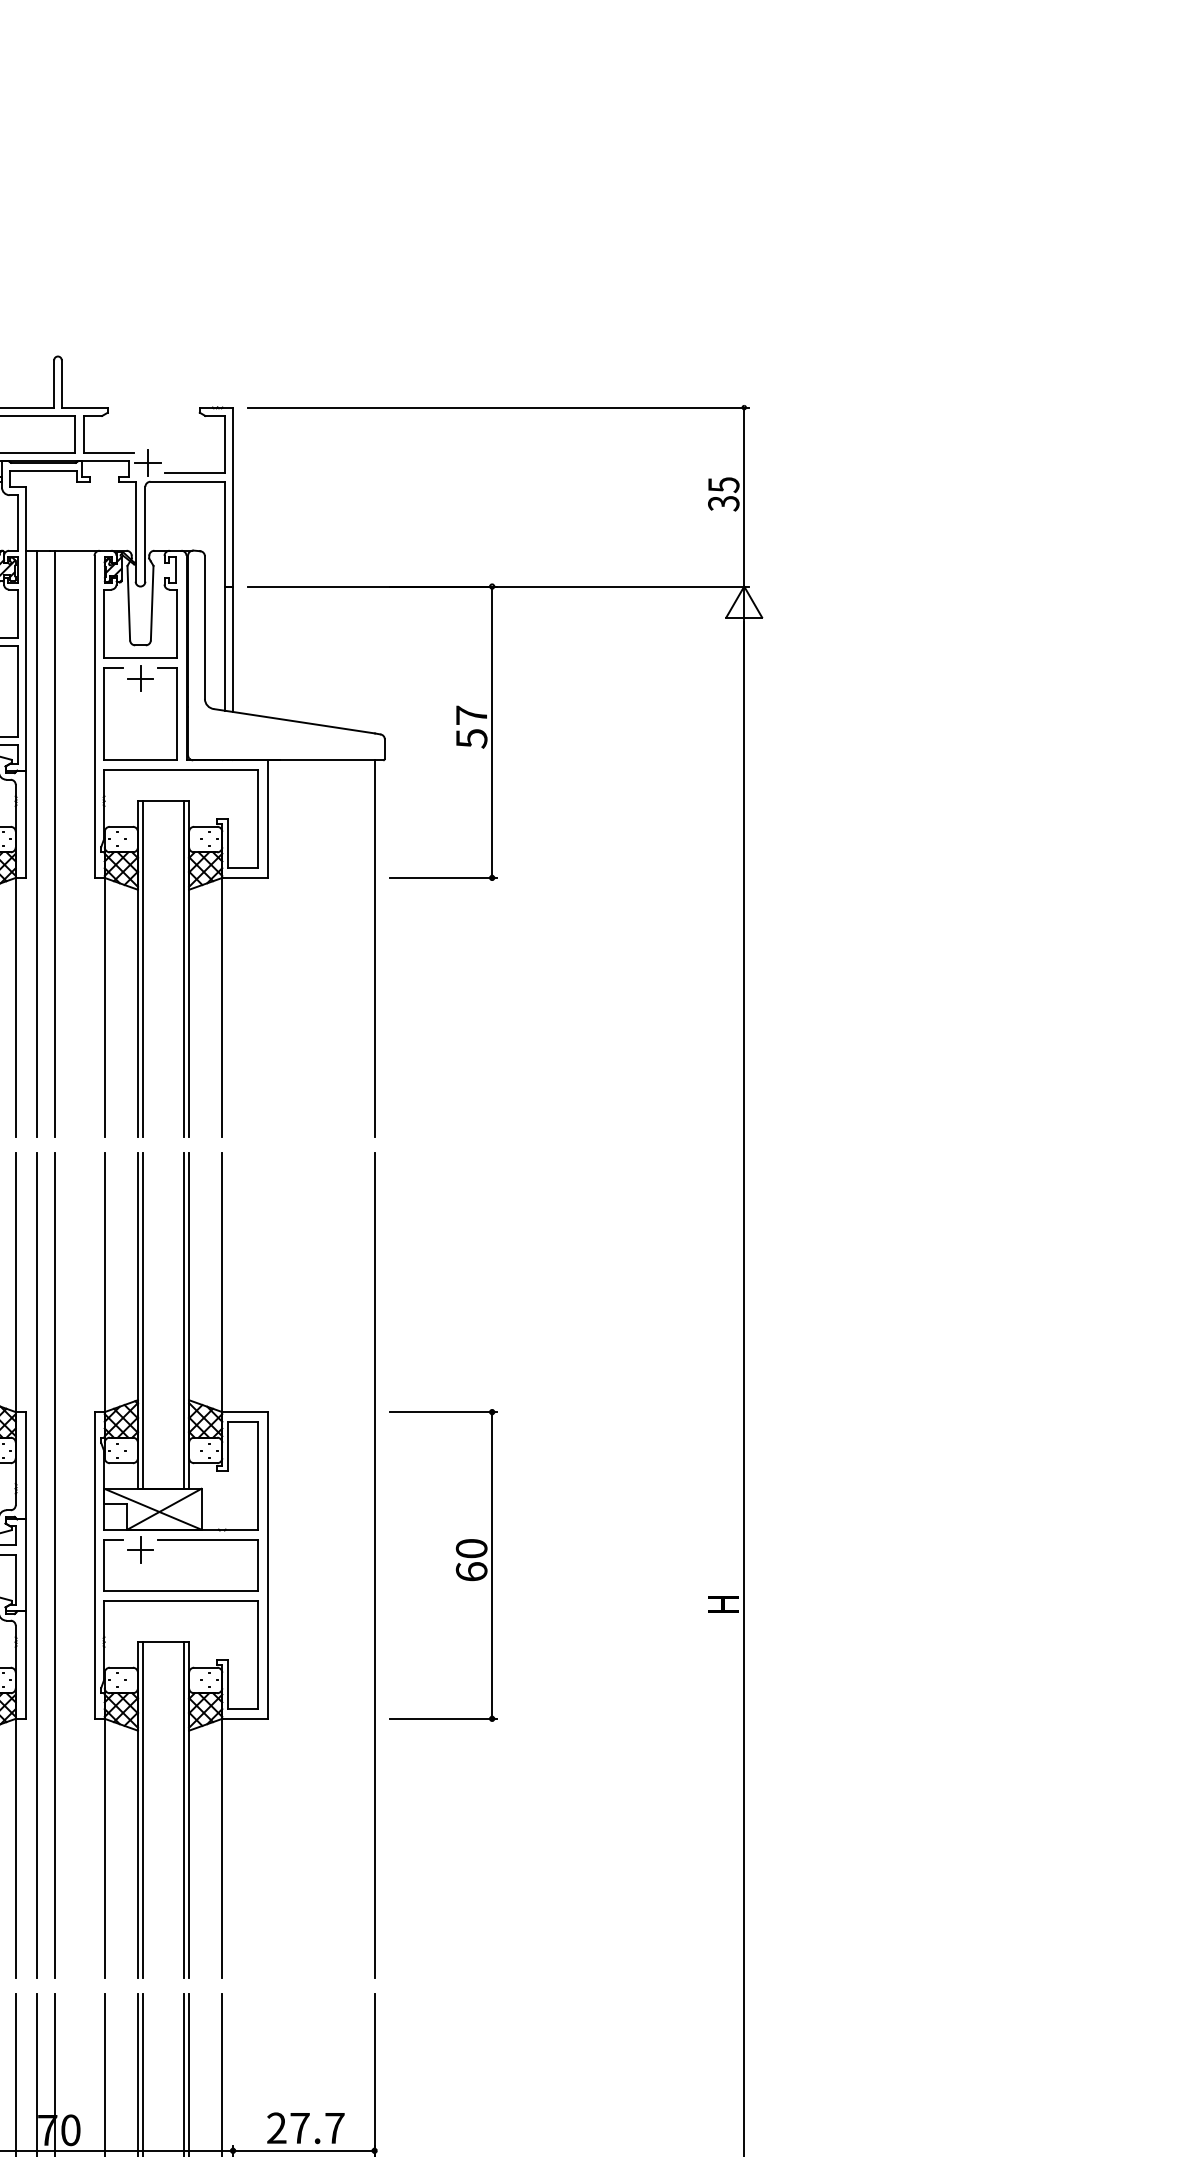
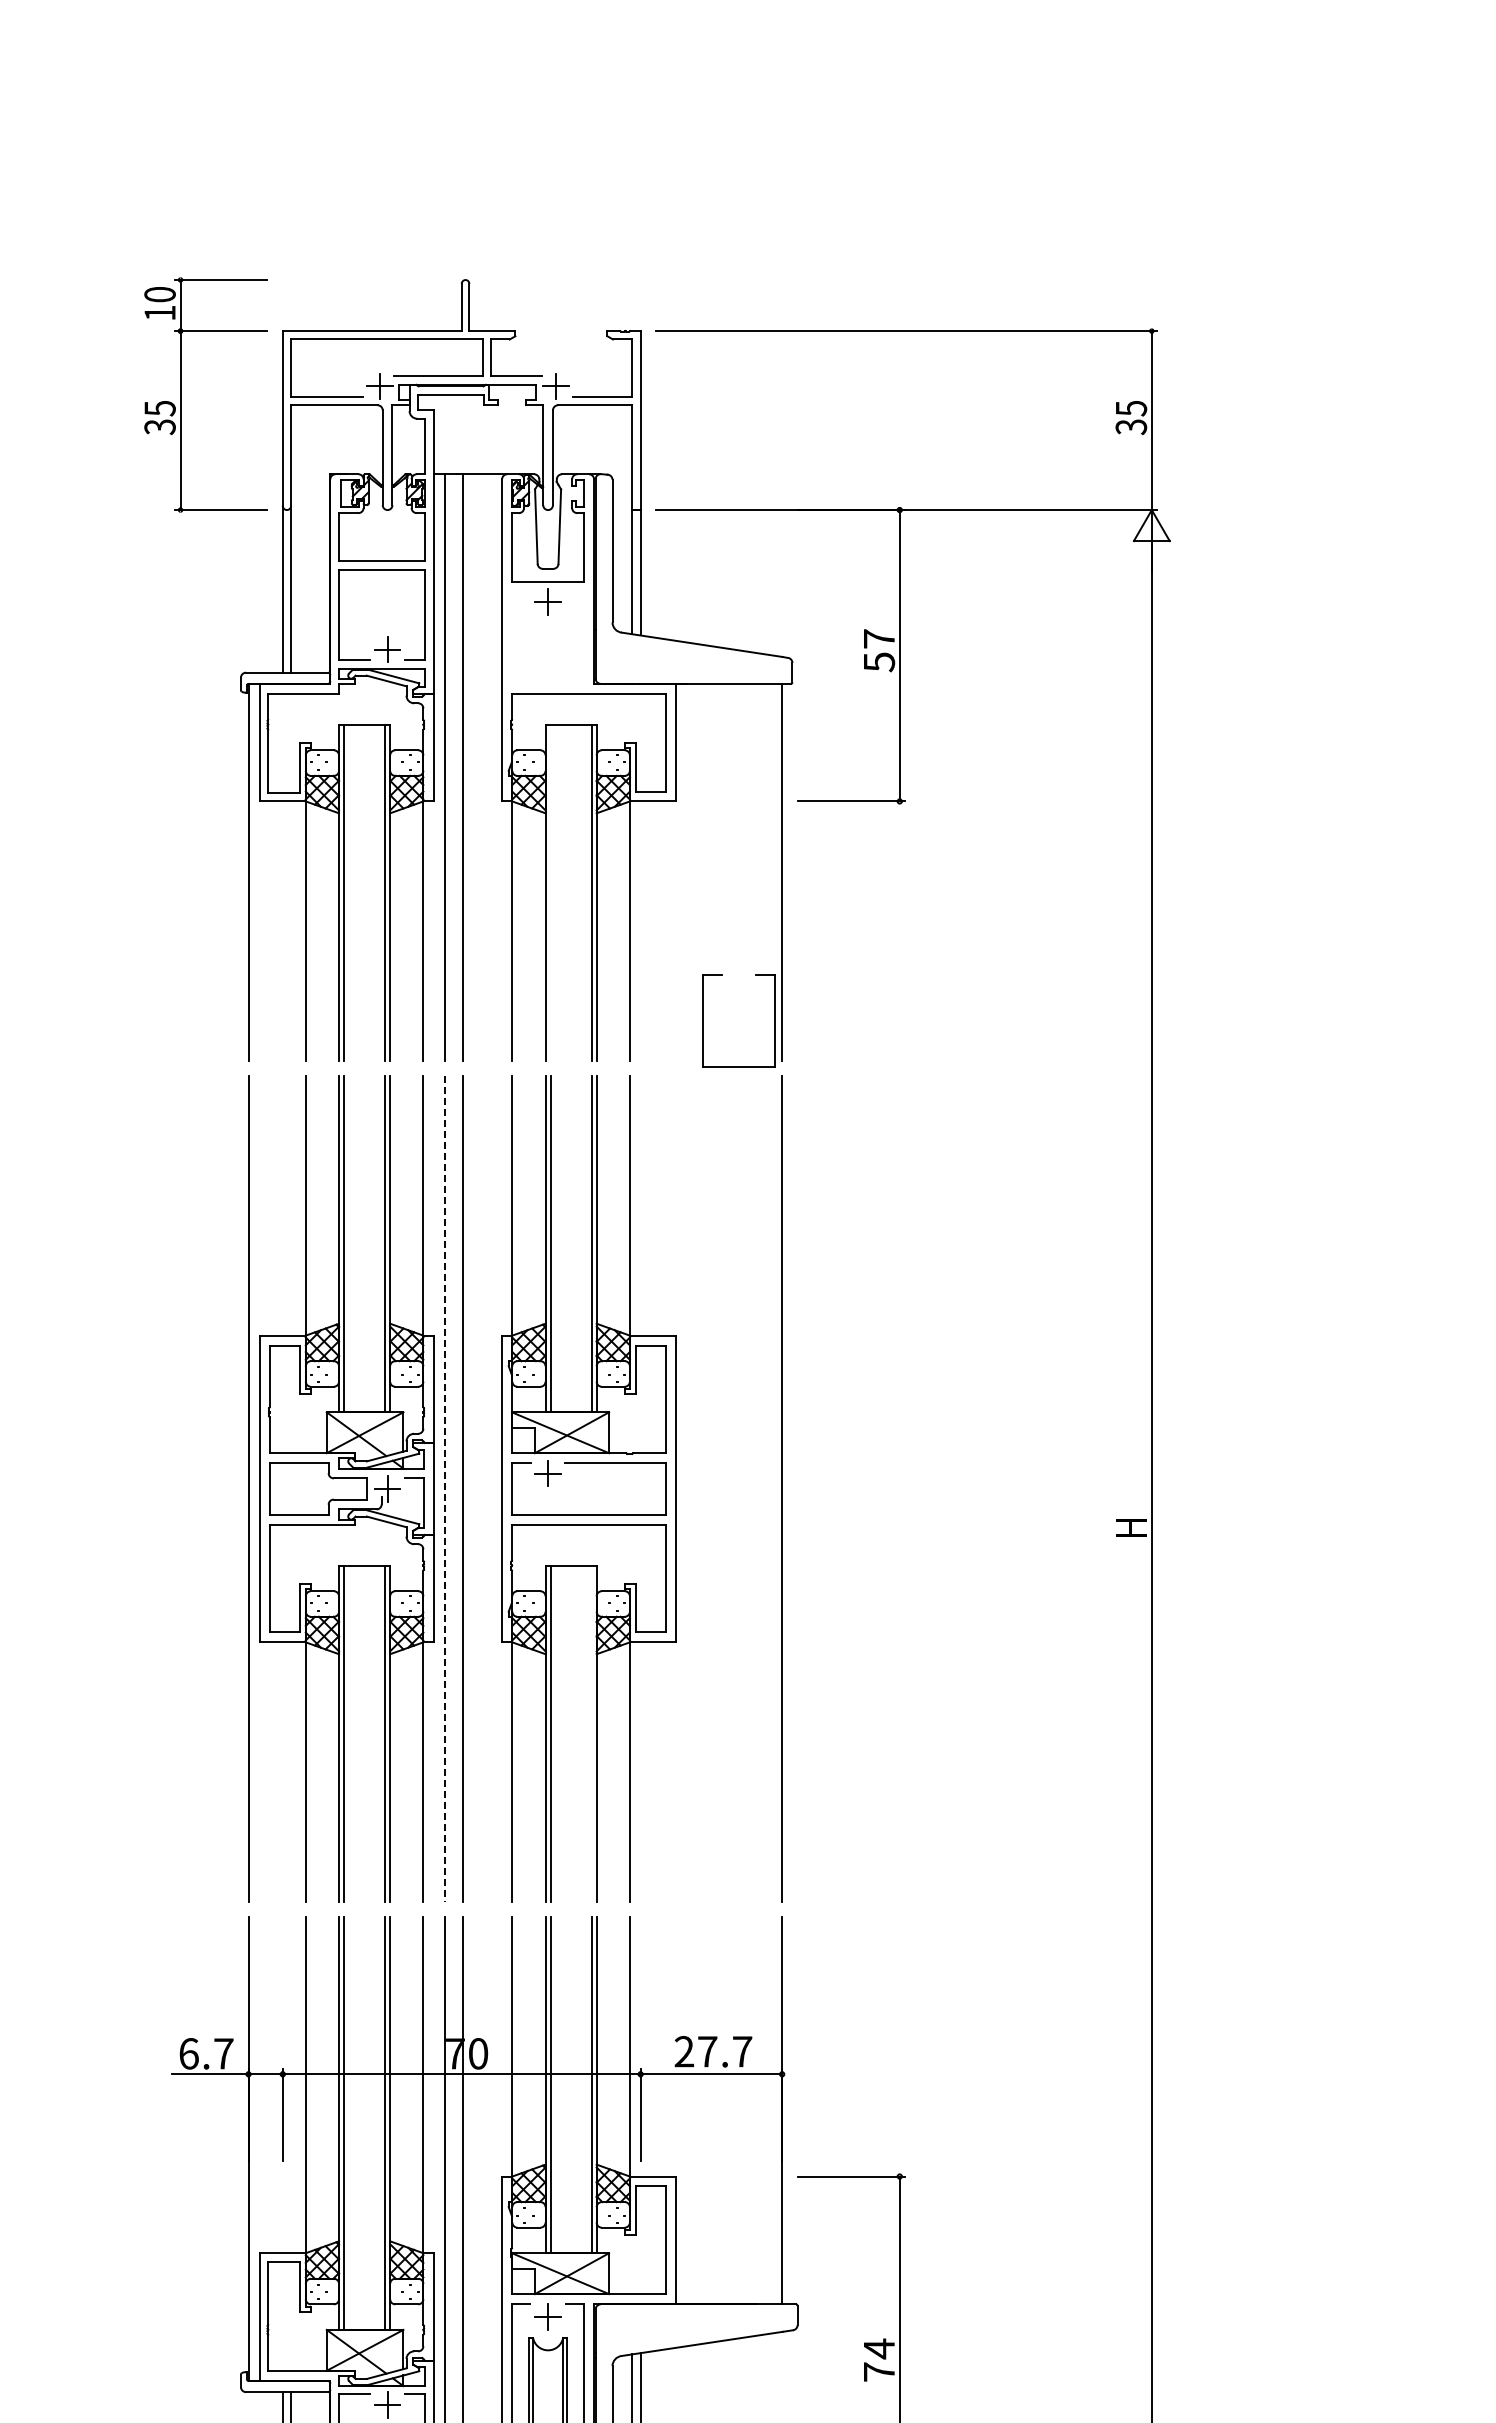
part: (104, 713) -> (703, 1020), moved
line: (142, 968) -> (550, 892), removed
line: (36, 1564) -> (444, 1488), solid -> dashed
part: (455, 1566) -> (863, 1490), removed
line: (183, 1809) -> (591, 1733), removed

